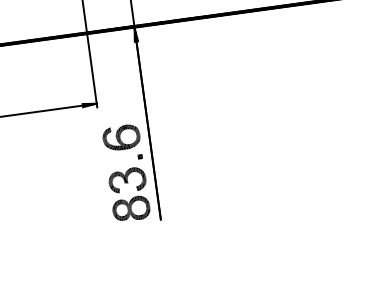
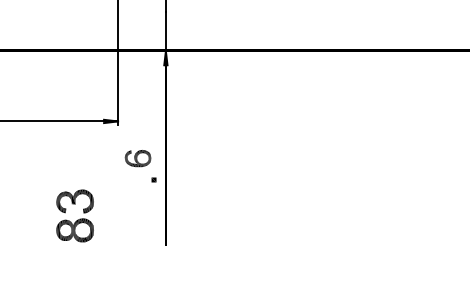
part: (120, 137) -> (137, 158), size x0.7
part: (128, 194) -> (74, 215), moved

